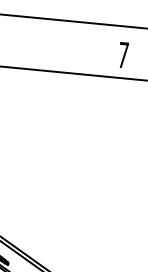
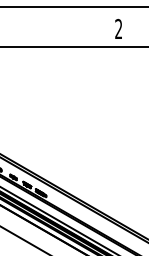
text: (123, 54) -> (118, 28), 7 -> 2

